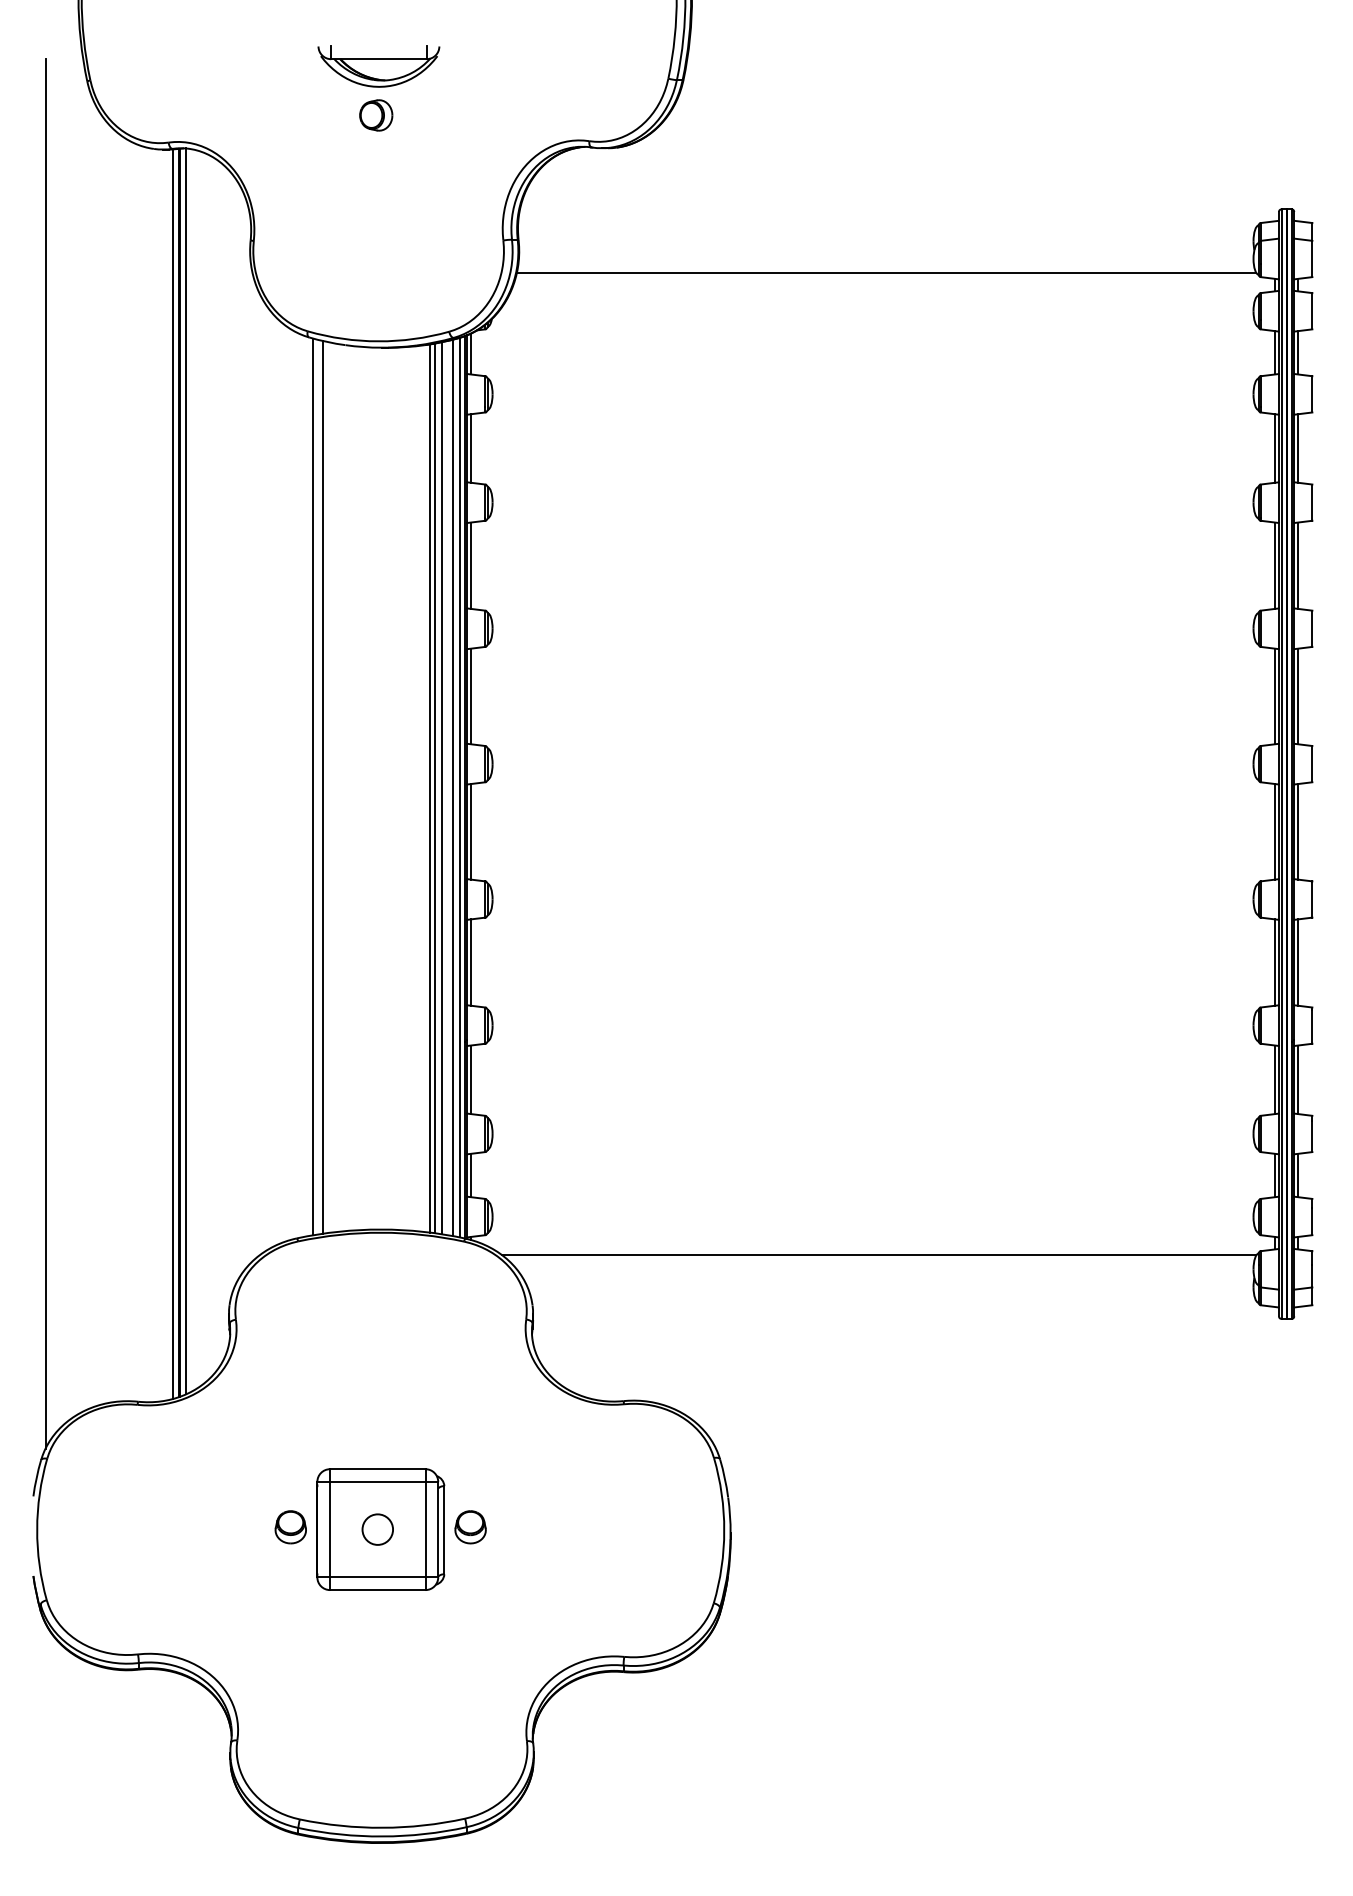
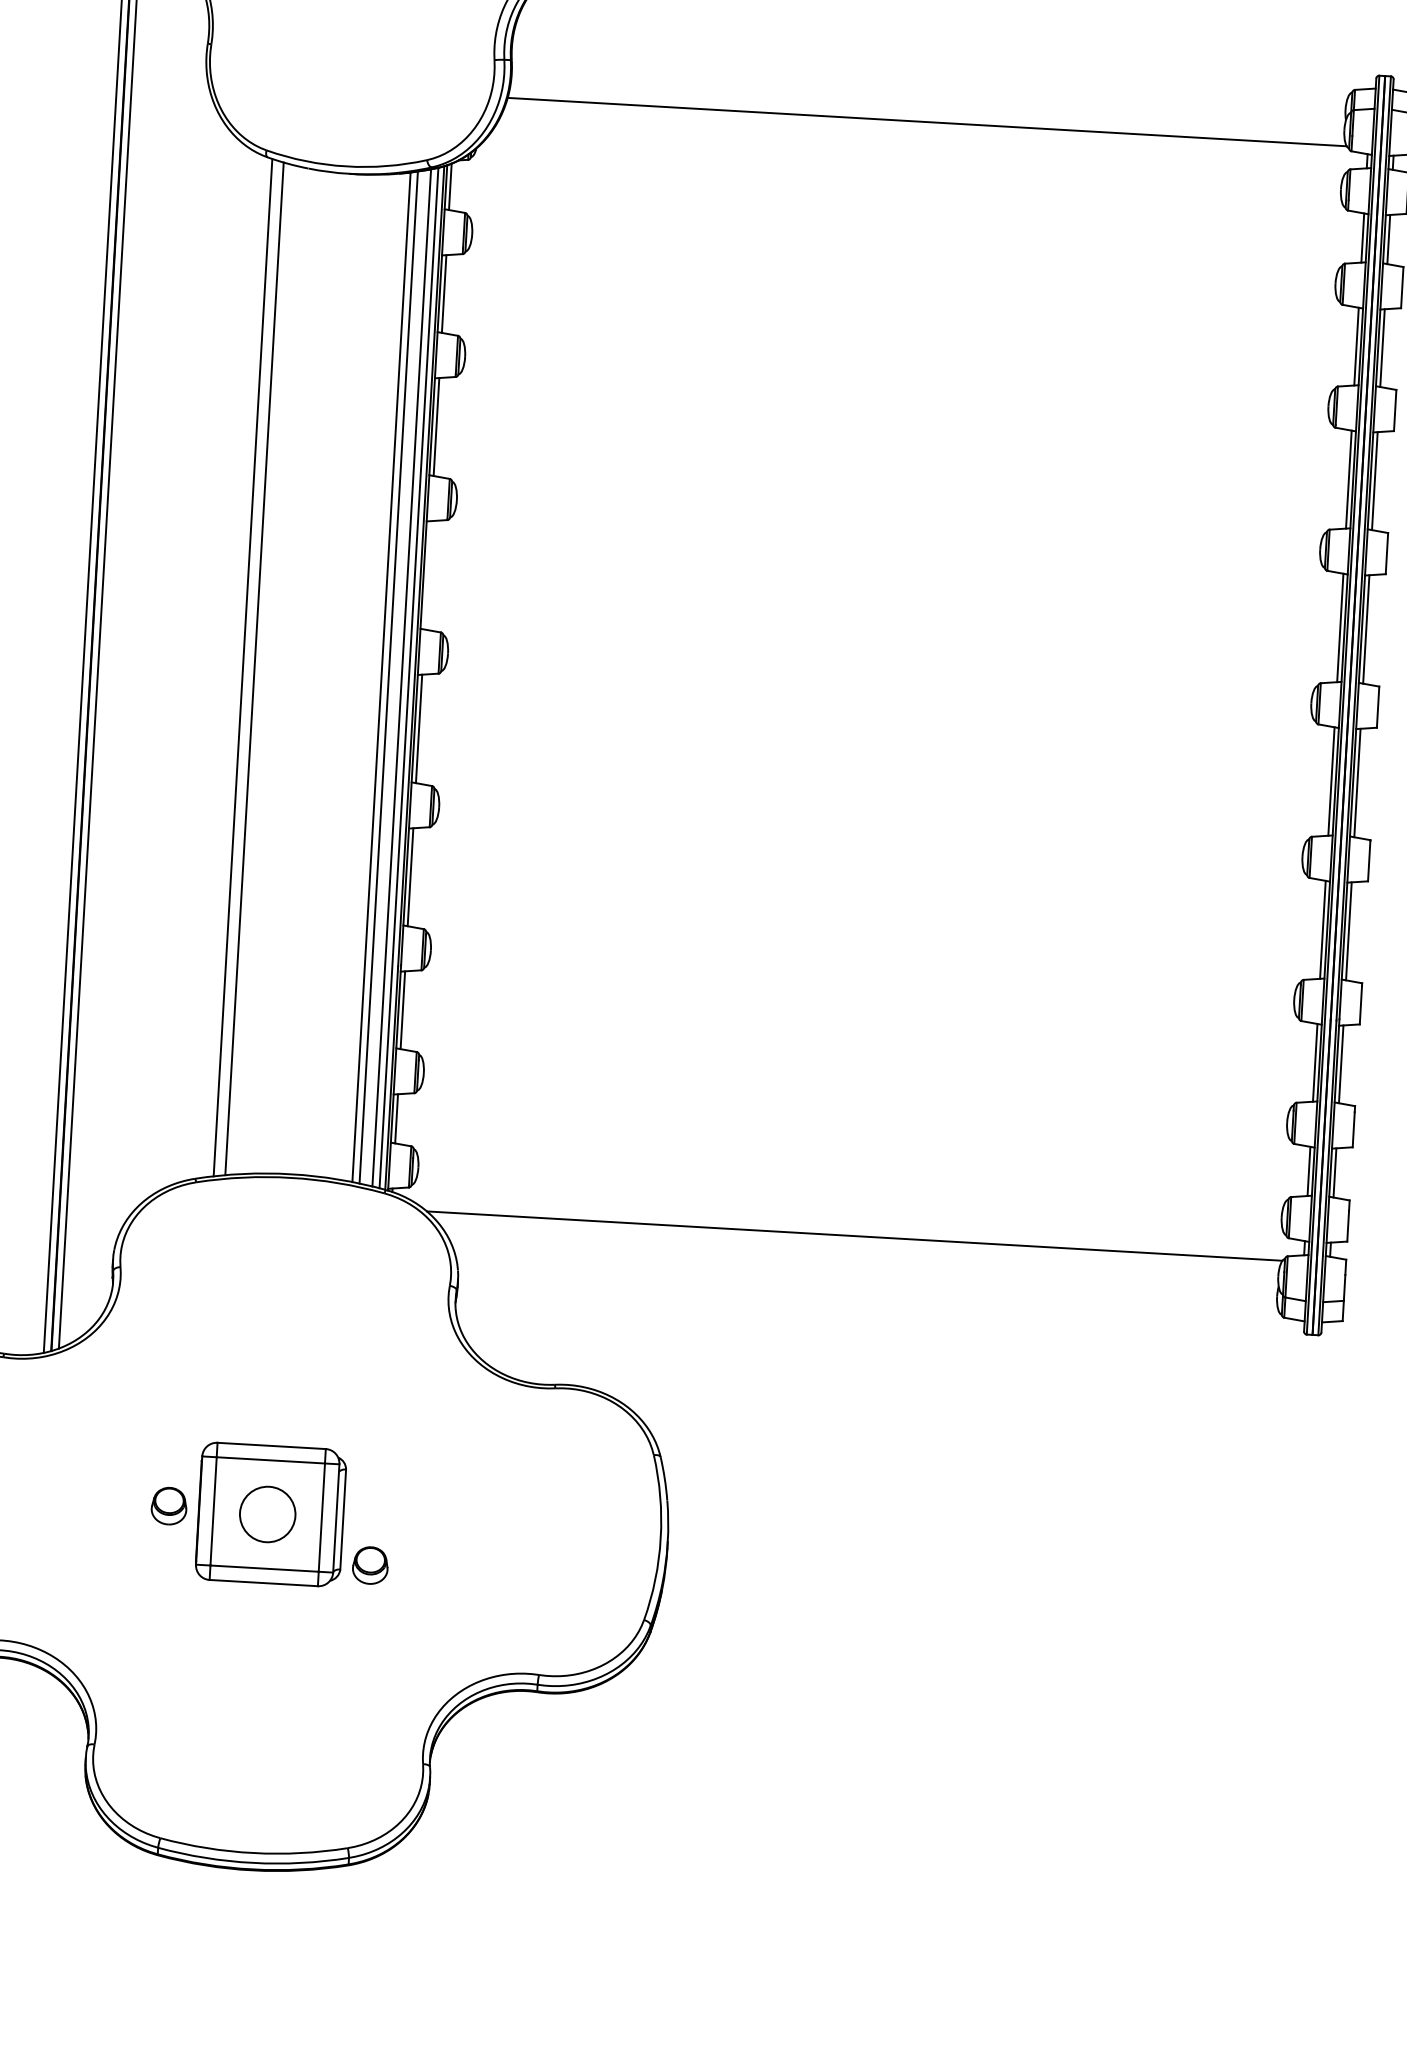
line: (470, 696) -> (427, 575), removed
line: (430, 788) -> (376, 677), removed
part: (470, 1527) -> (370, 1565), moved
circle: (377, 1529) -> (267, 1514), size x1.6

